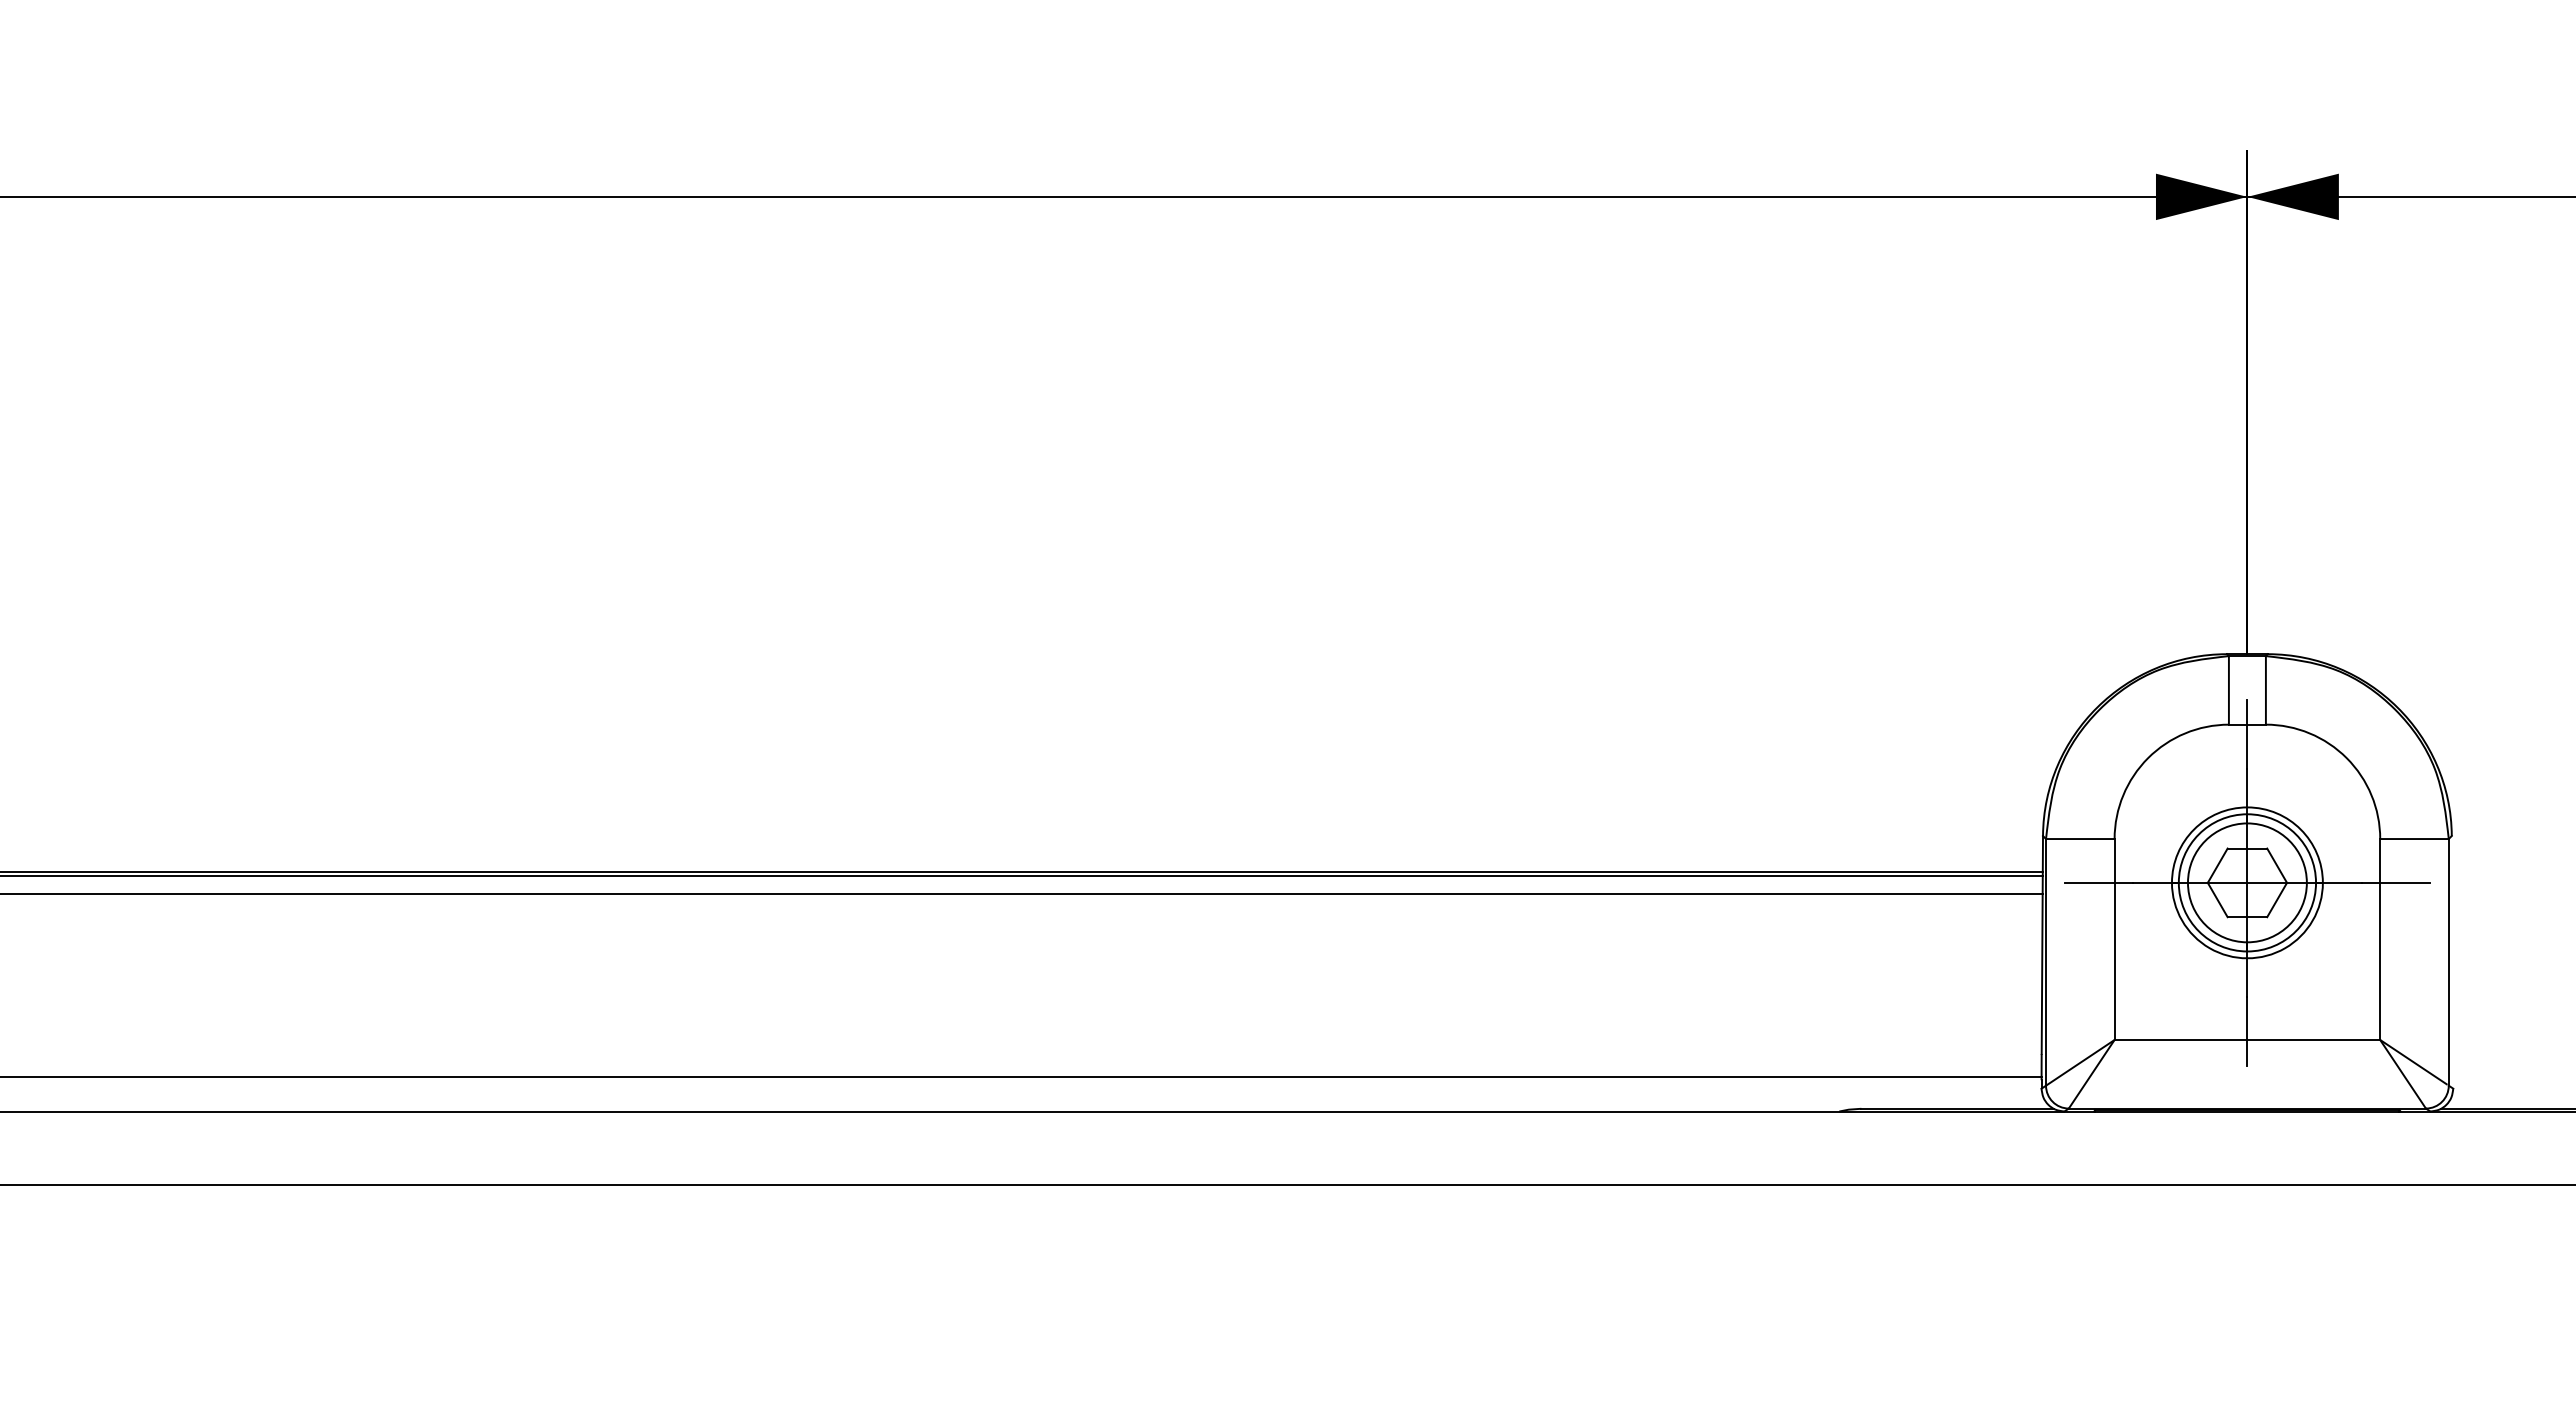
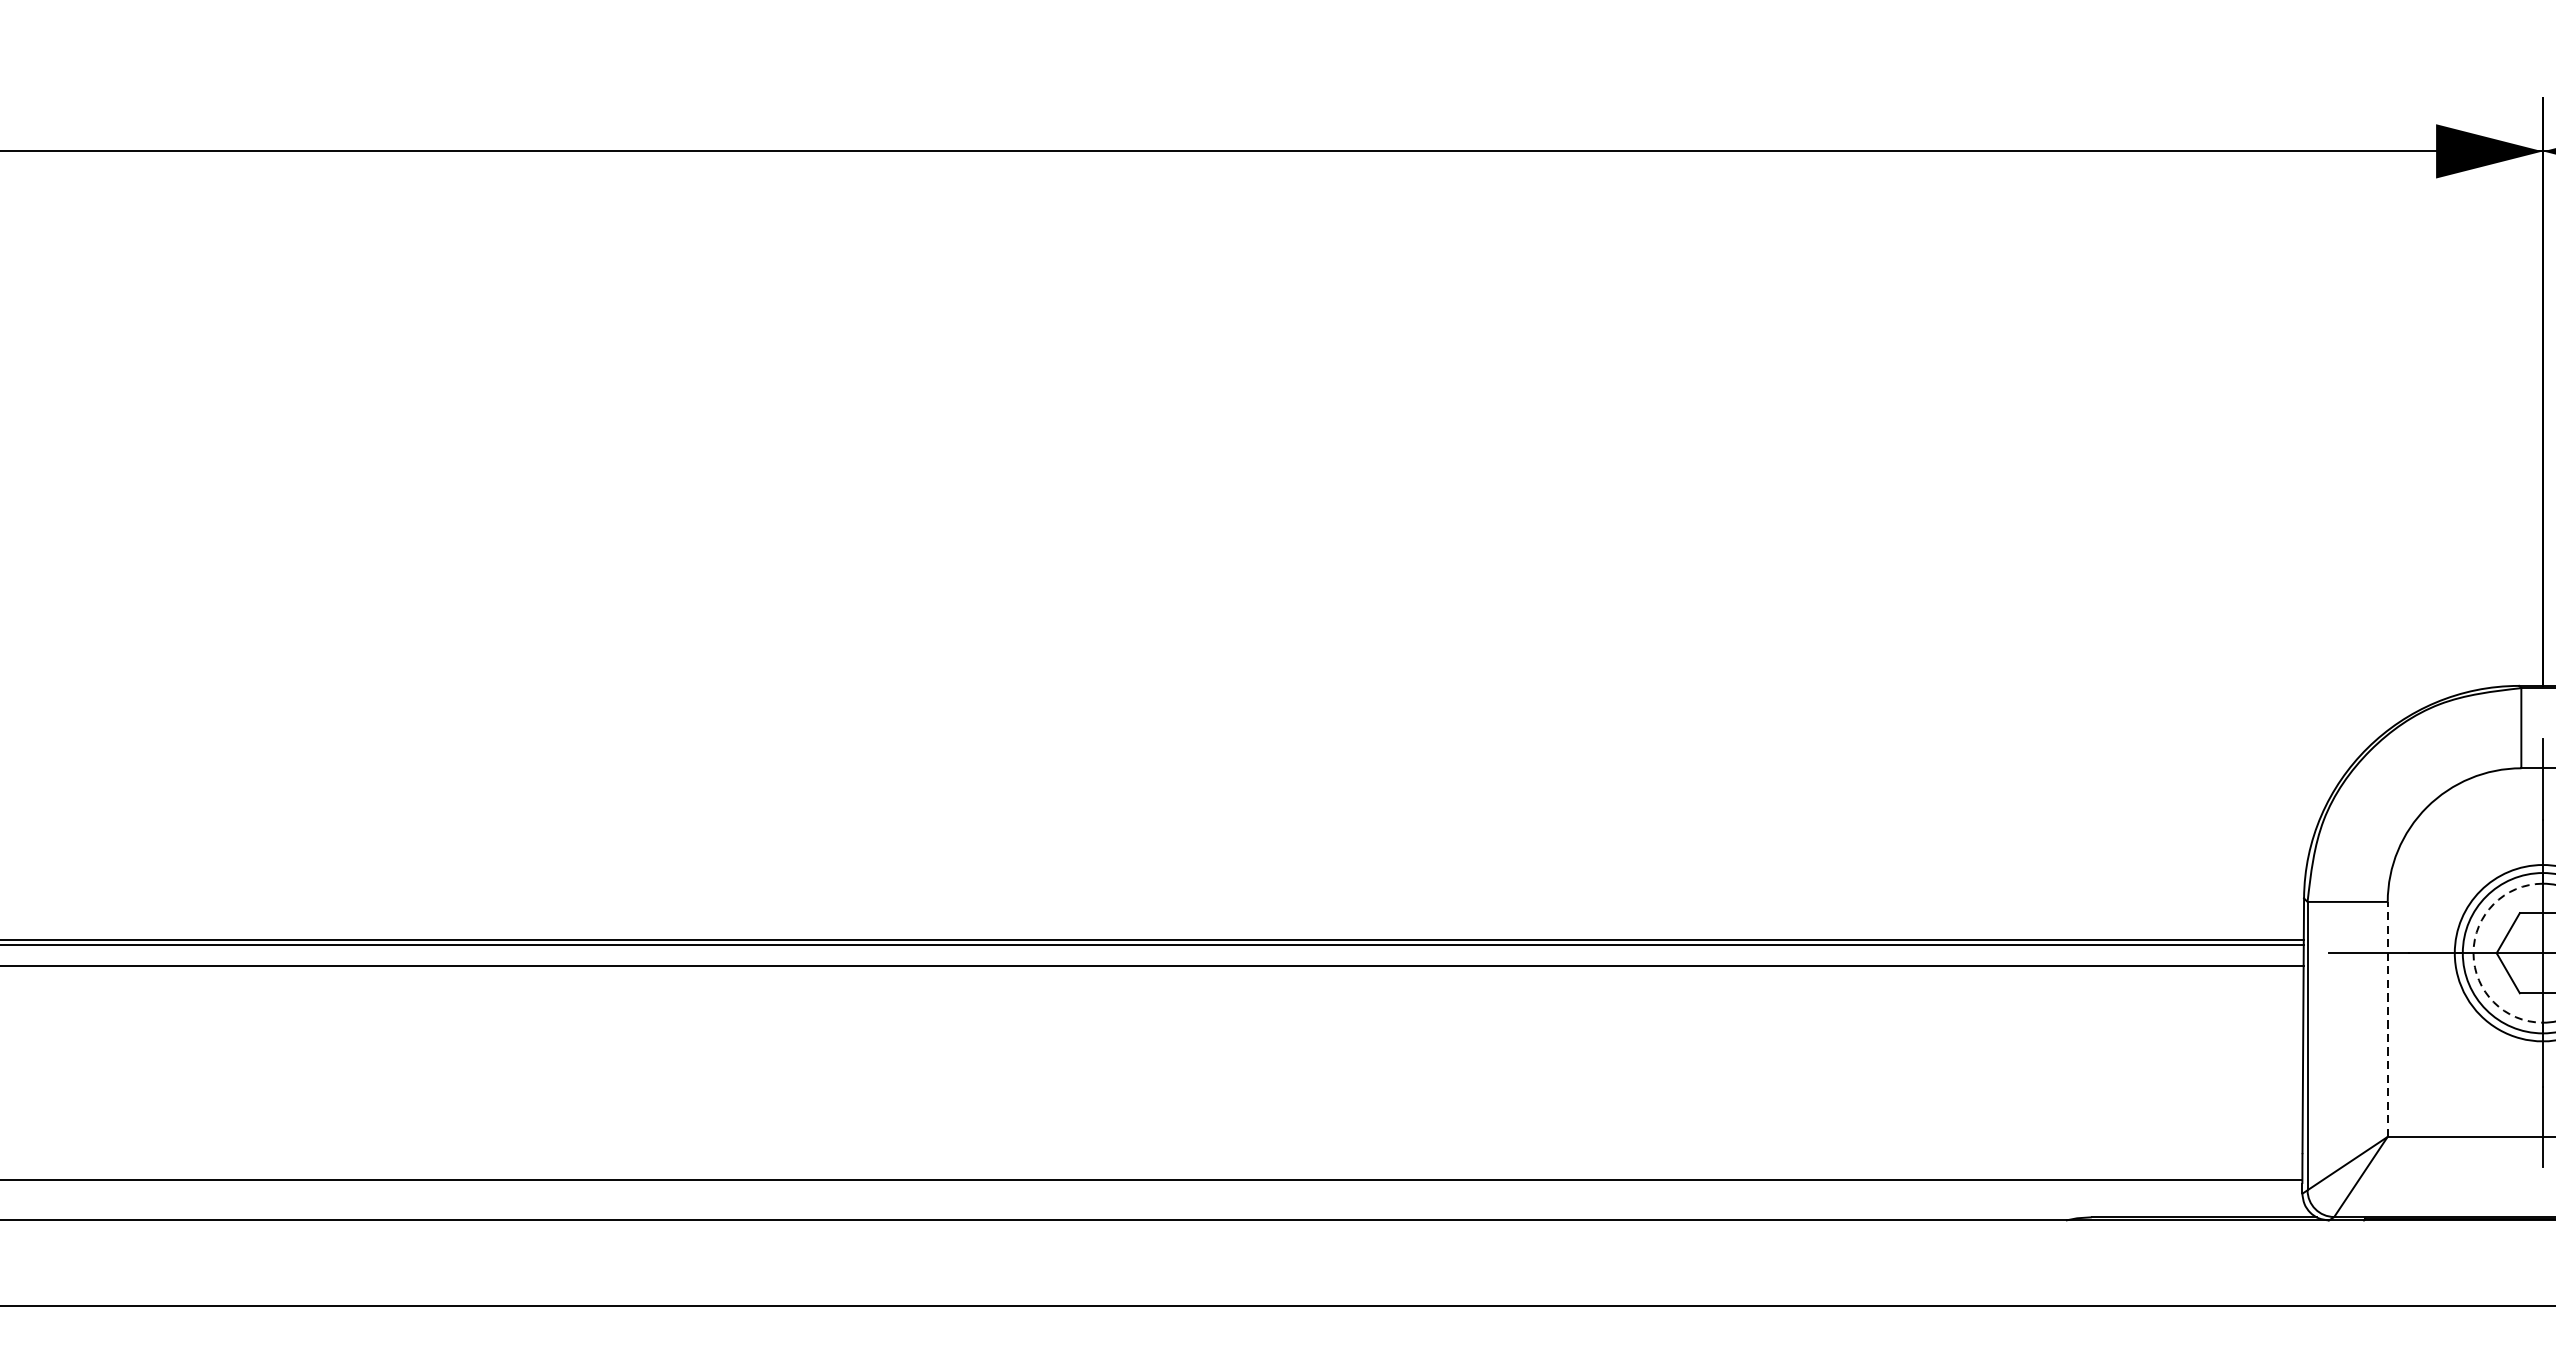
arc: (2187, 882) -> (2472, 952), solid -> dashed
line: (2114, 938) -> (2387, 1018), solid -> dashed

